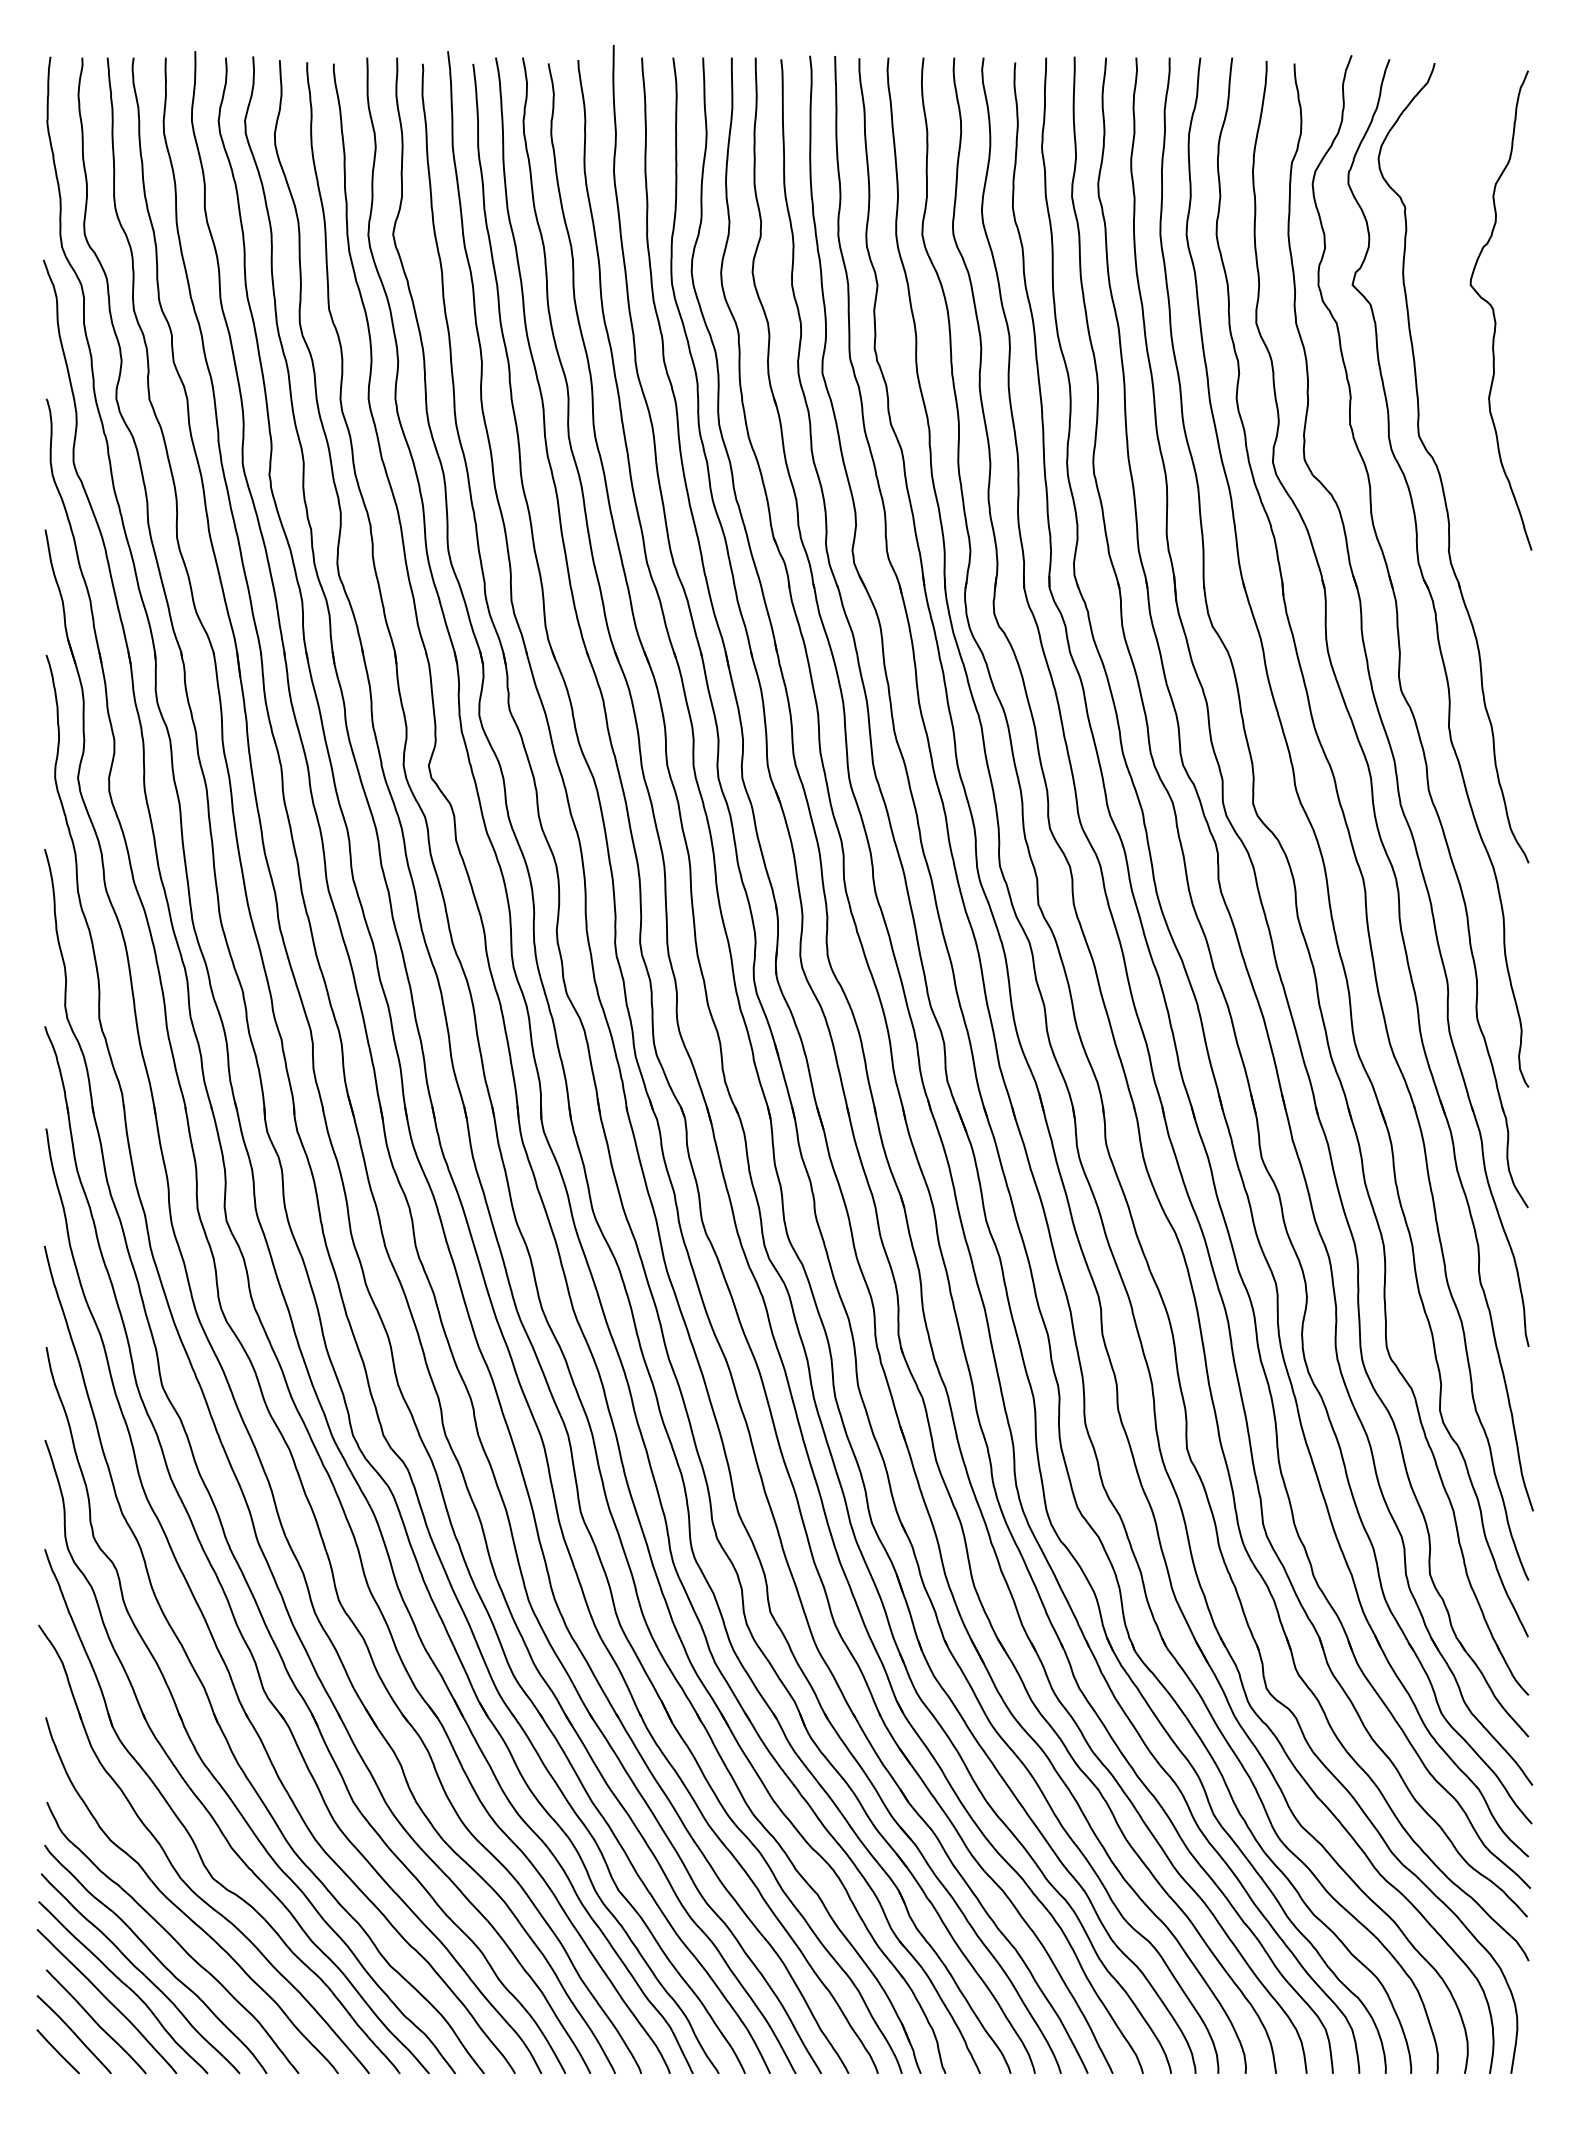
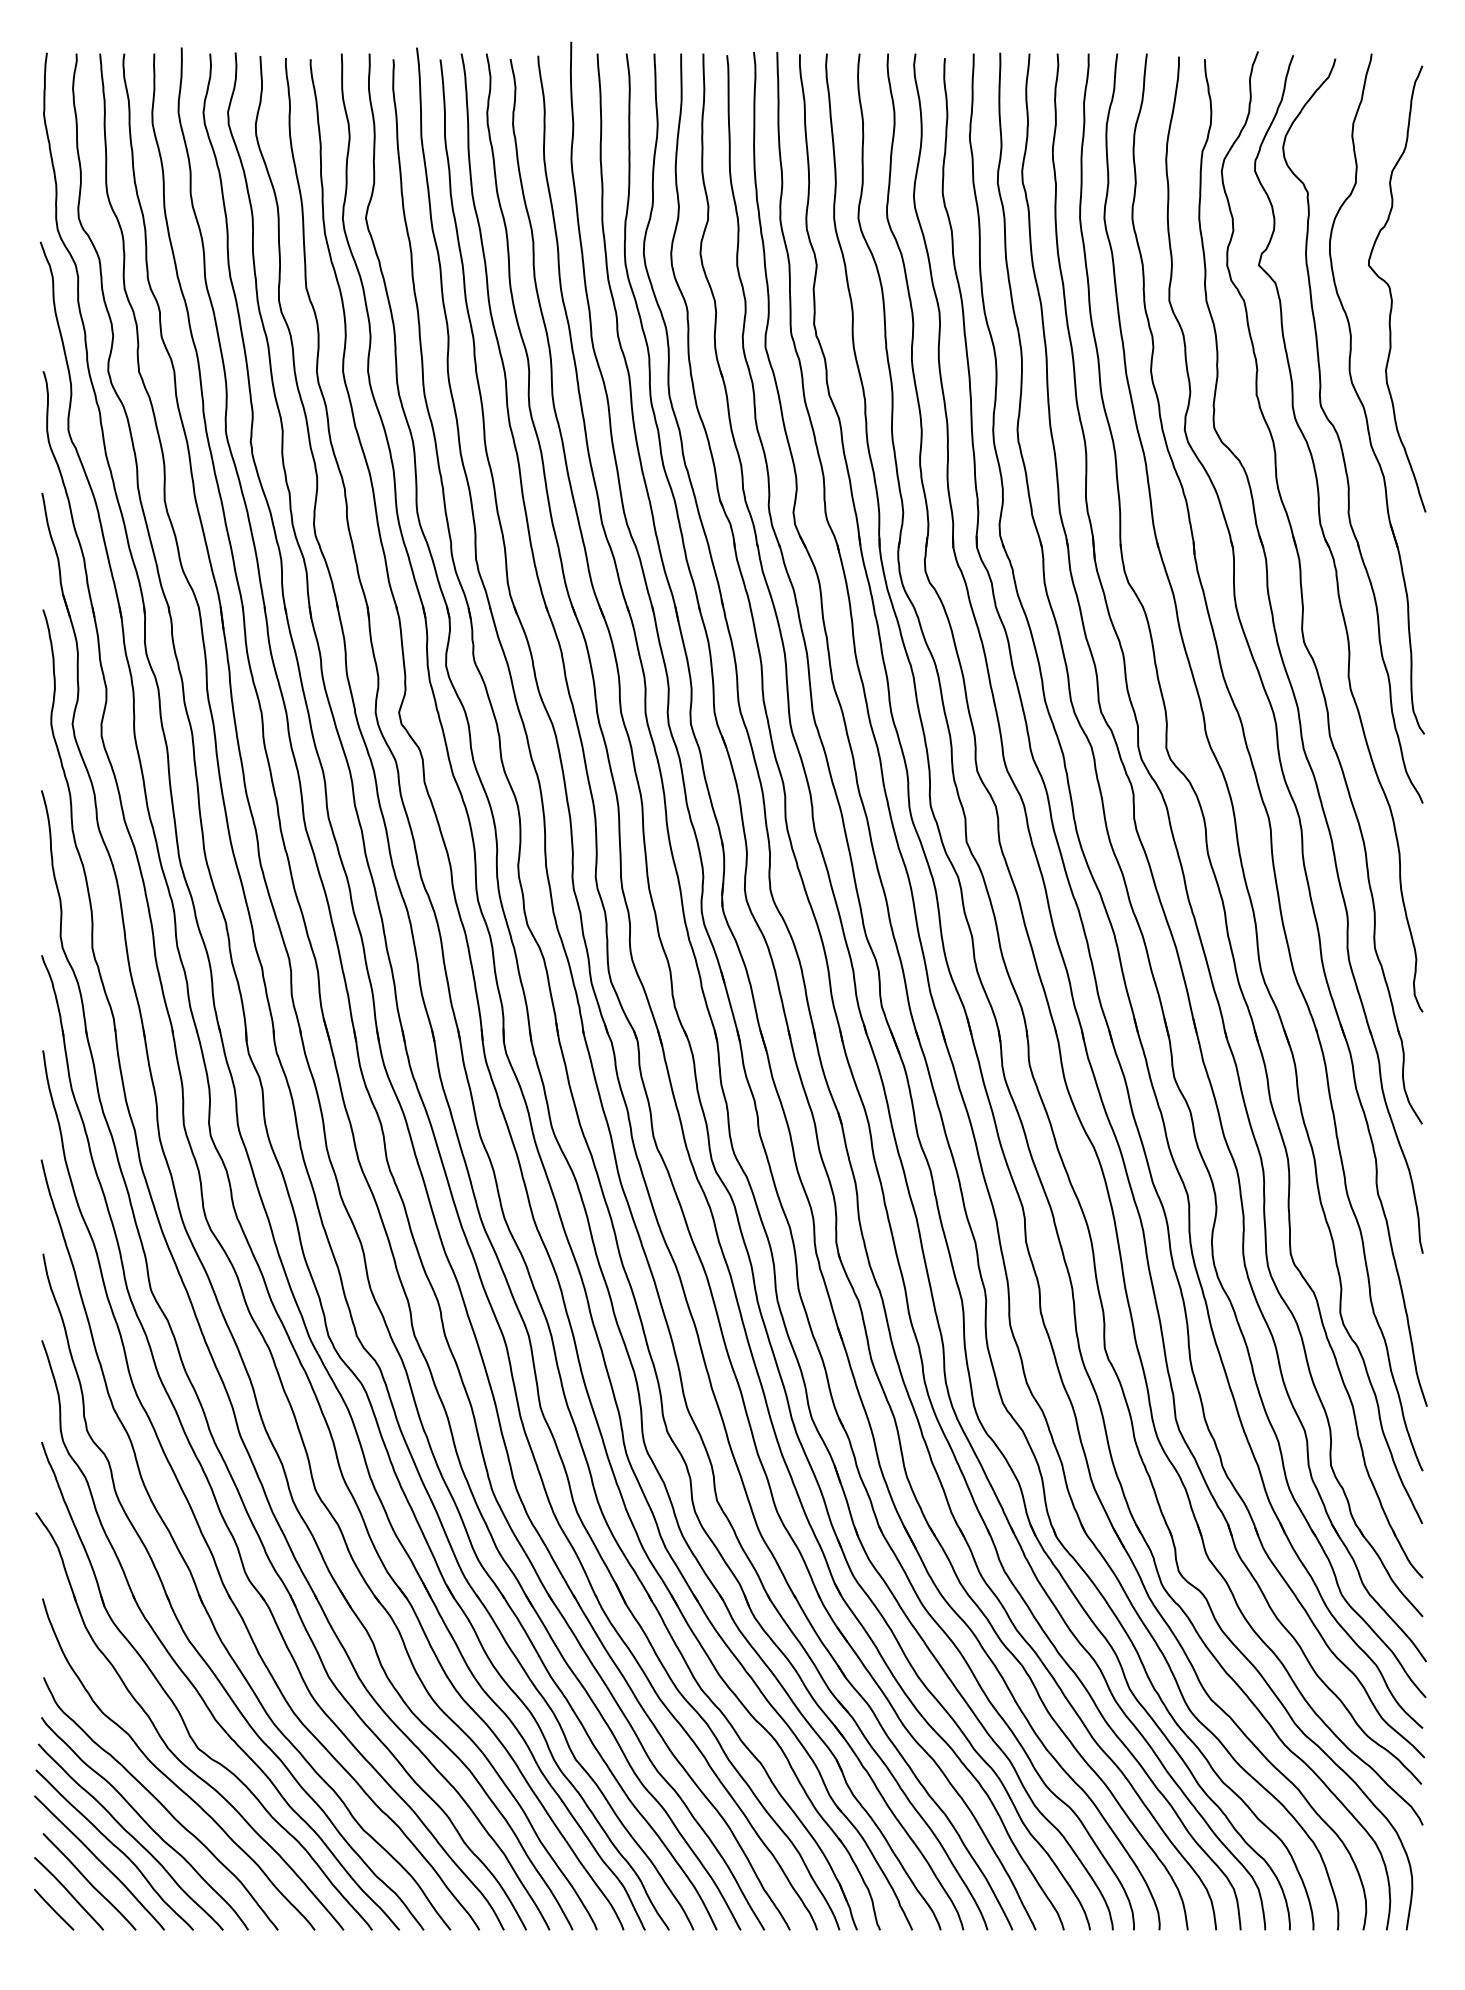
part: (1463, 431) -> (1362, 401), added

